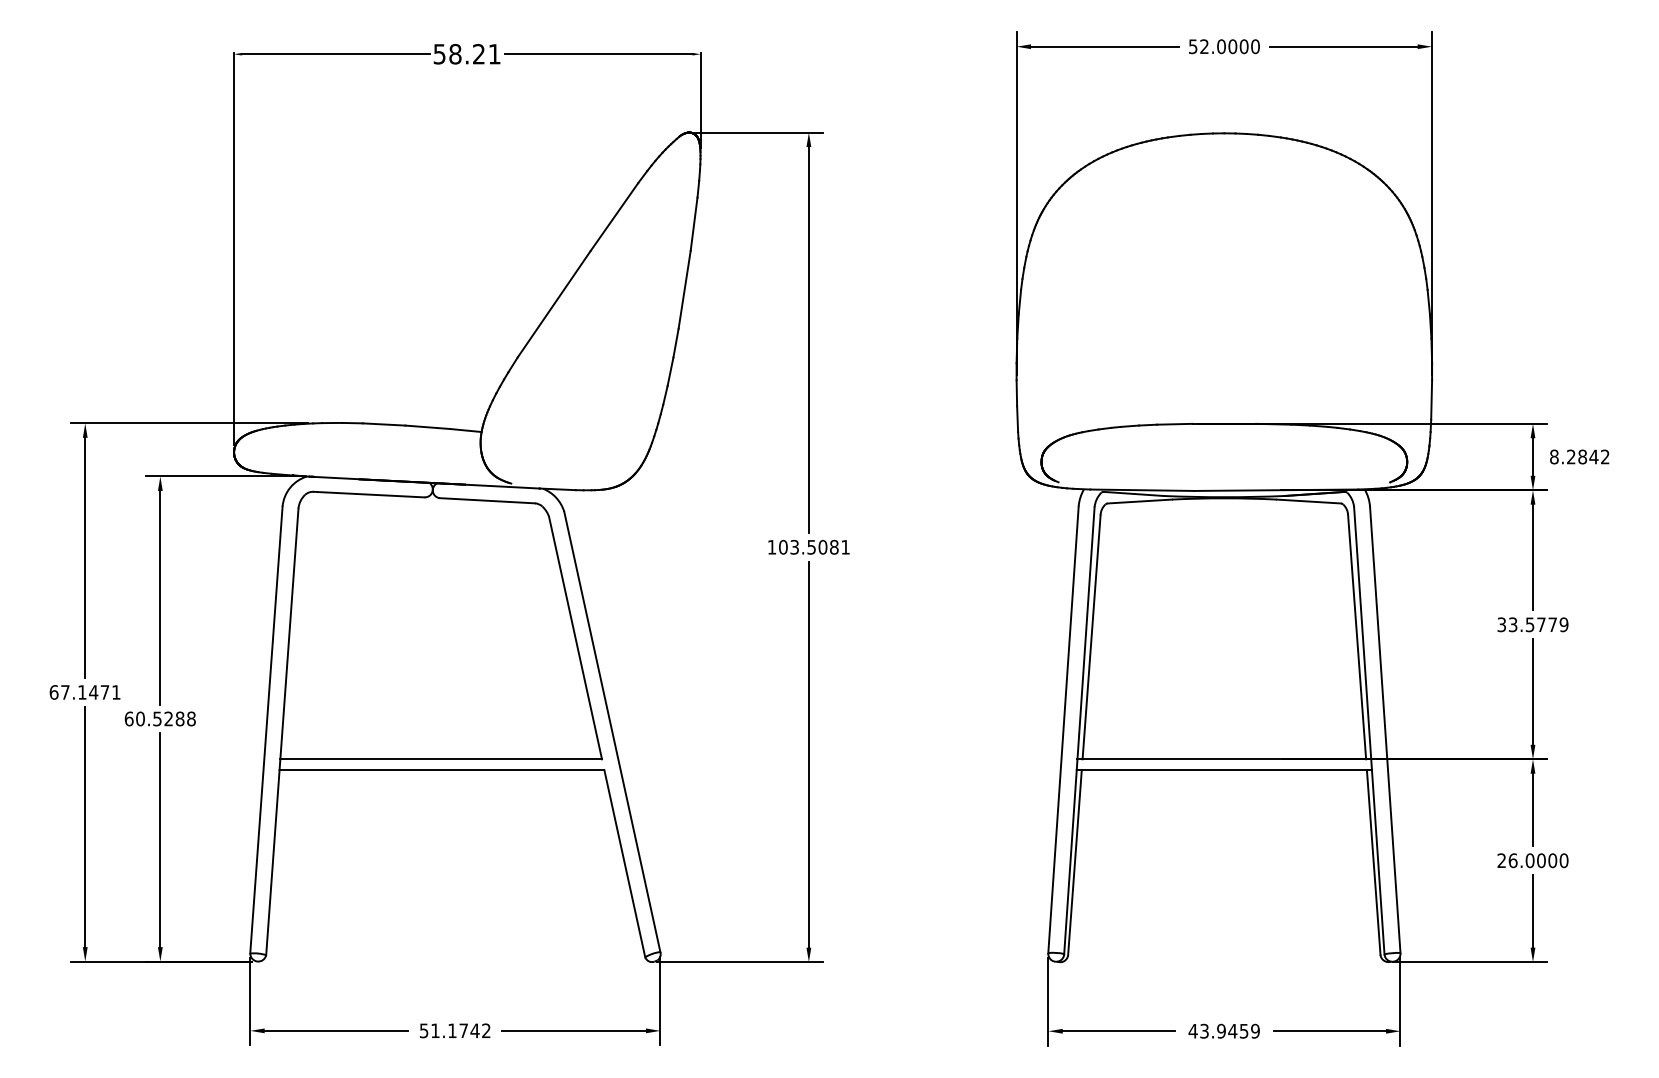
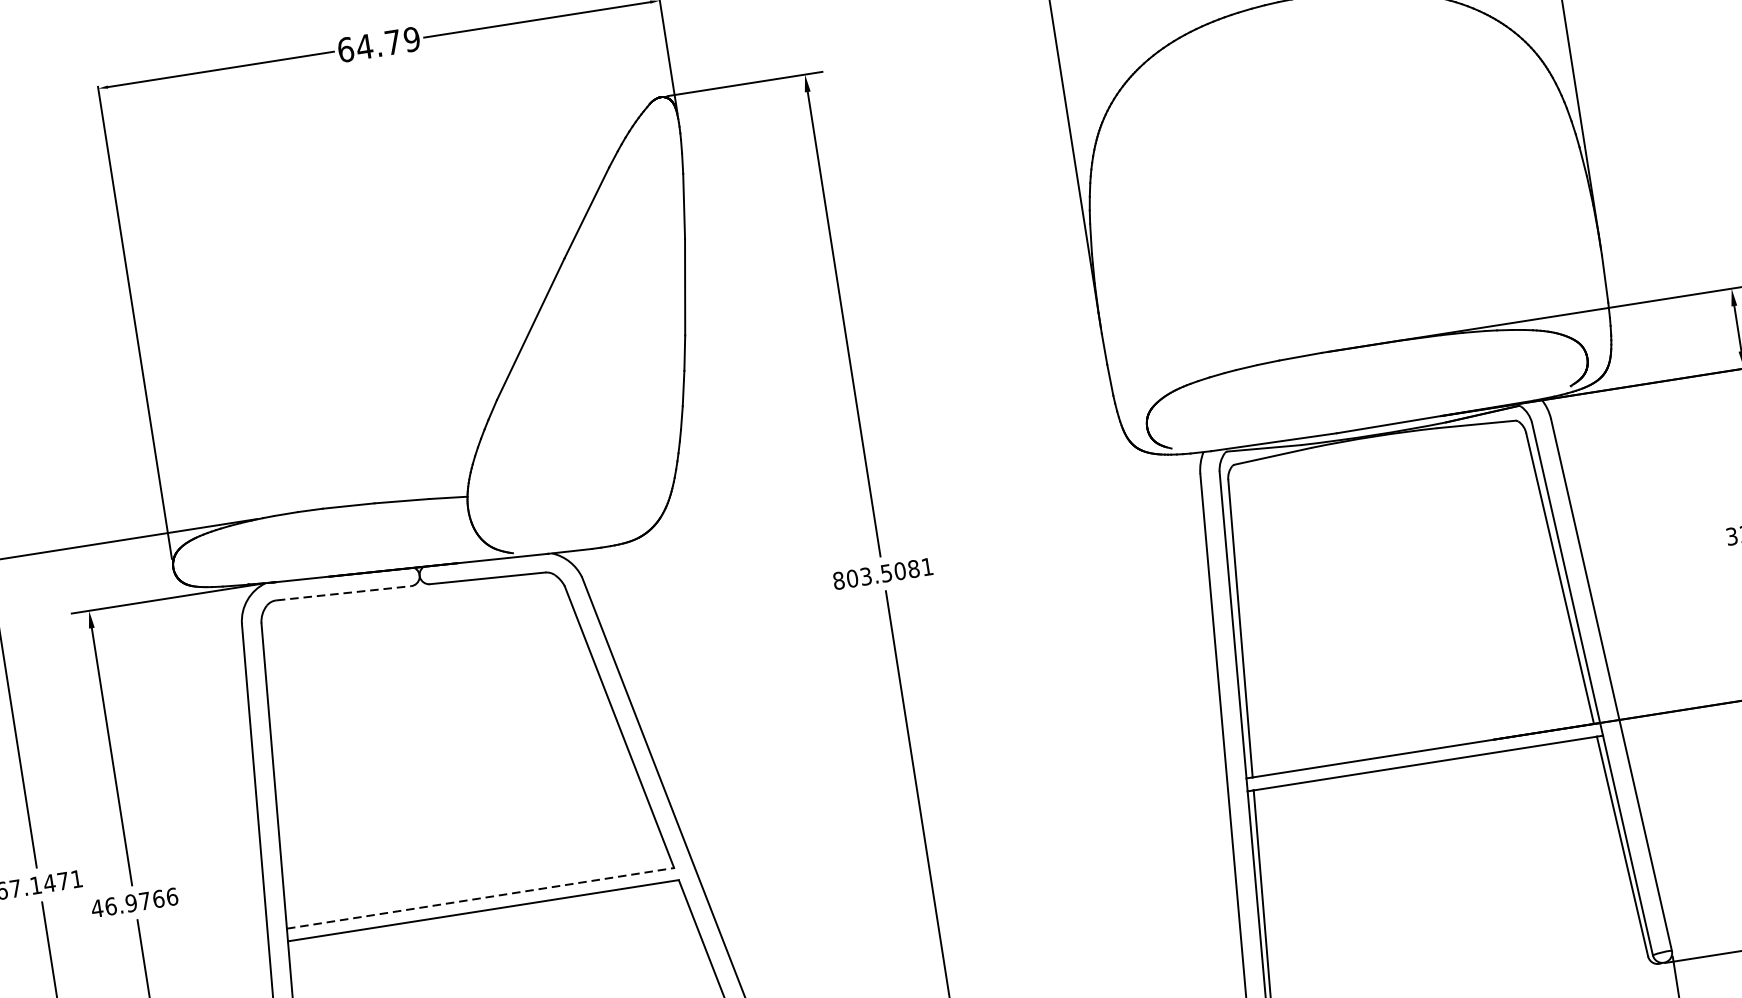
text: (466, 53) -> (377, 43), 58.21 -> 64.79
line: (369, 494) -> (344, 593), solid -> dashed
text: (771, 546) -> (838, 579), 103.5081 -> 803.5081
text: (159, 718) -> (133, 902), 60.5288 -> 46.9766
line: (441, 759) -> (480, 898), solid -> dashed

